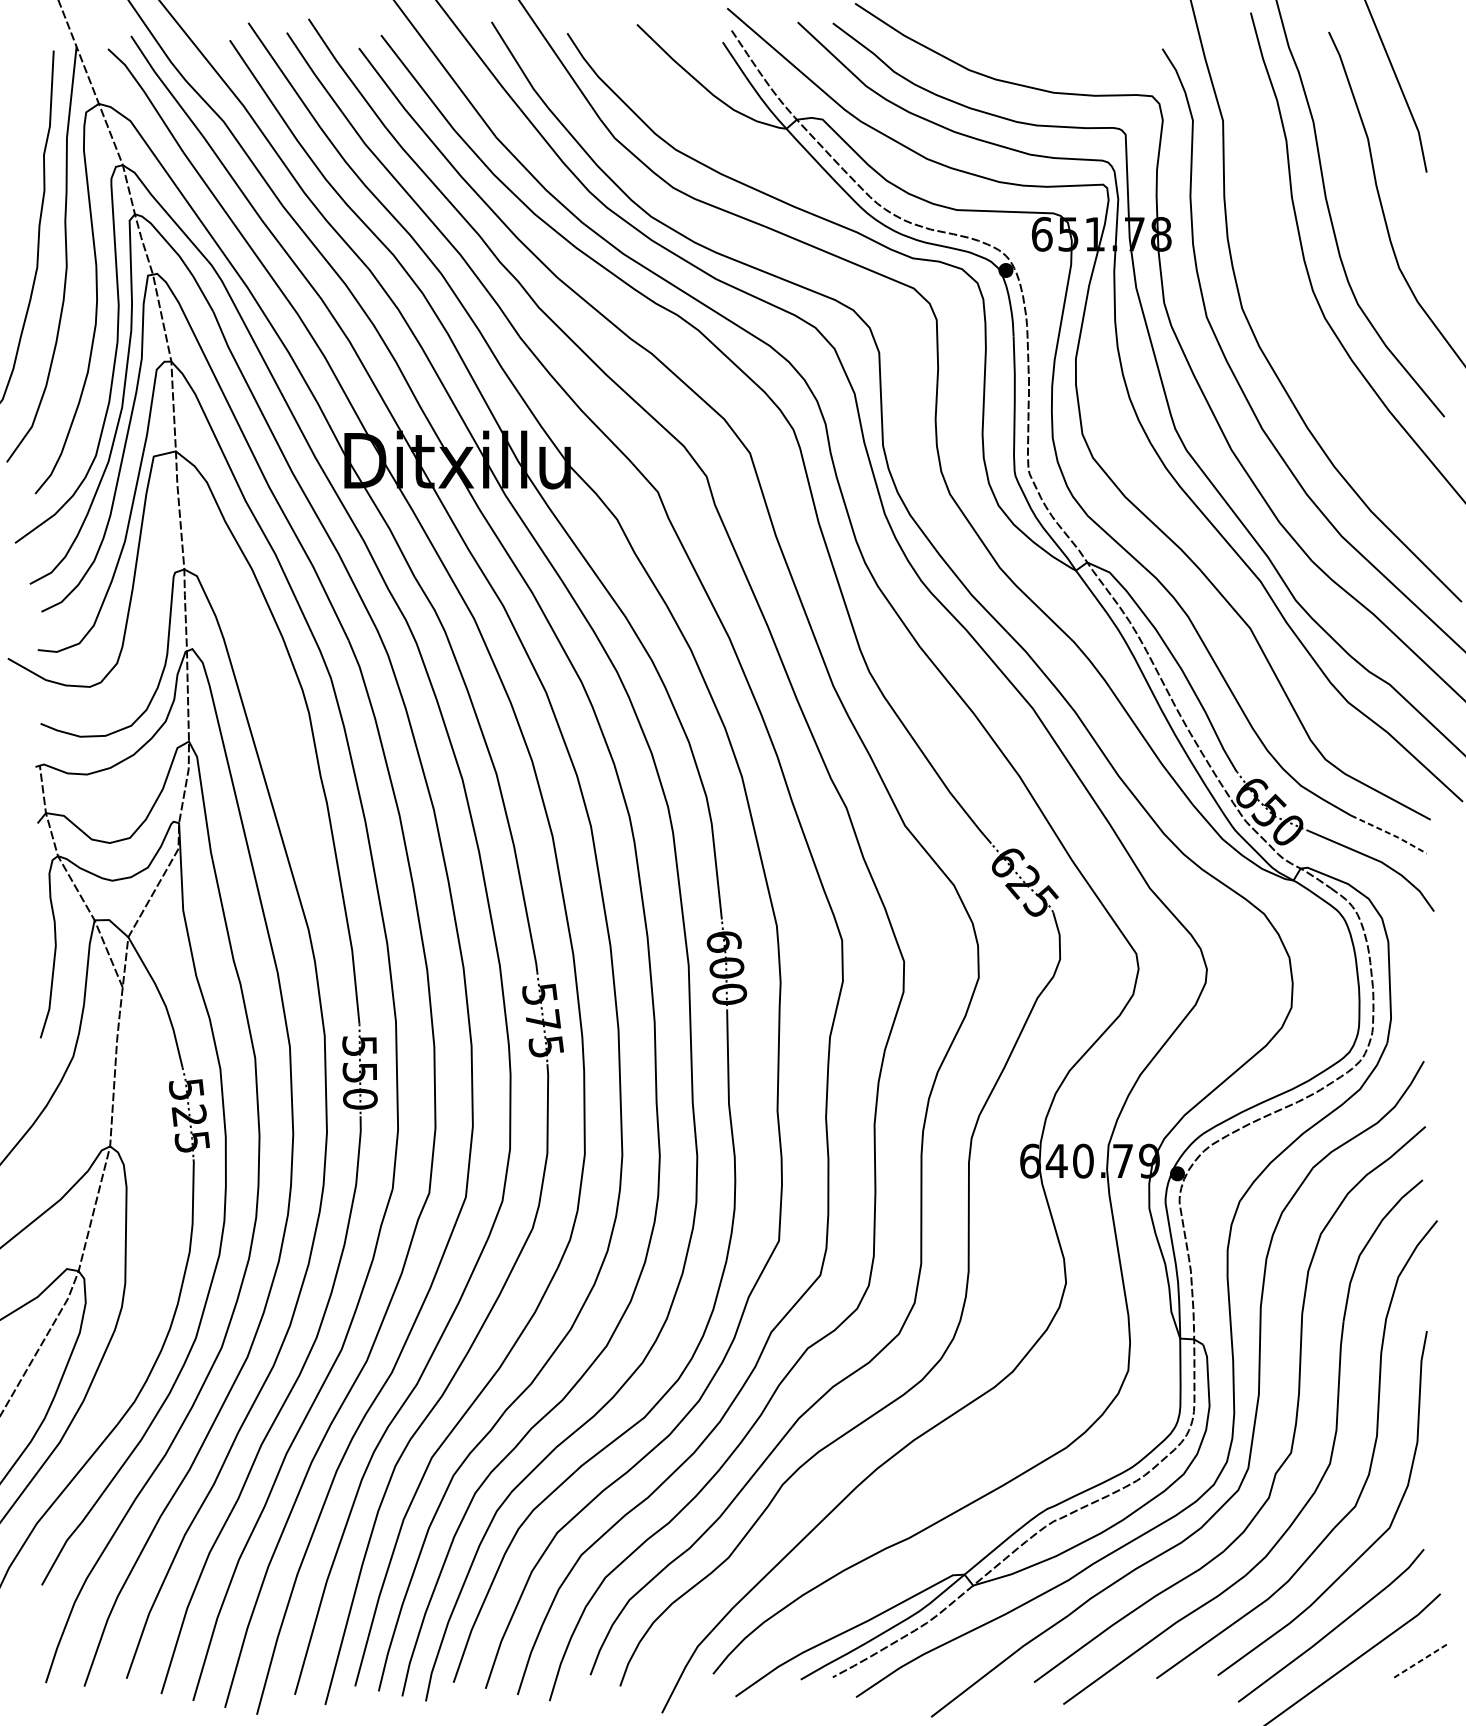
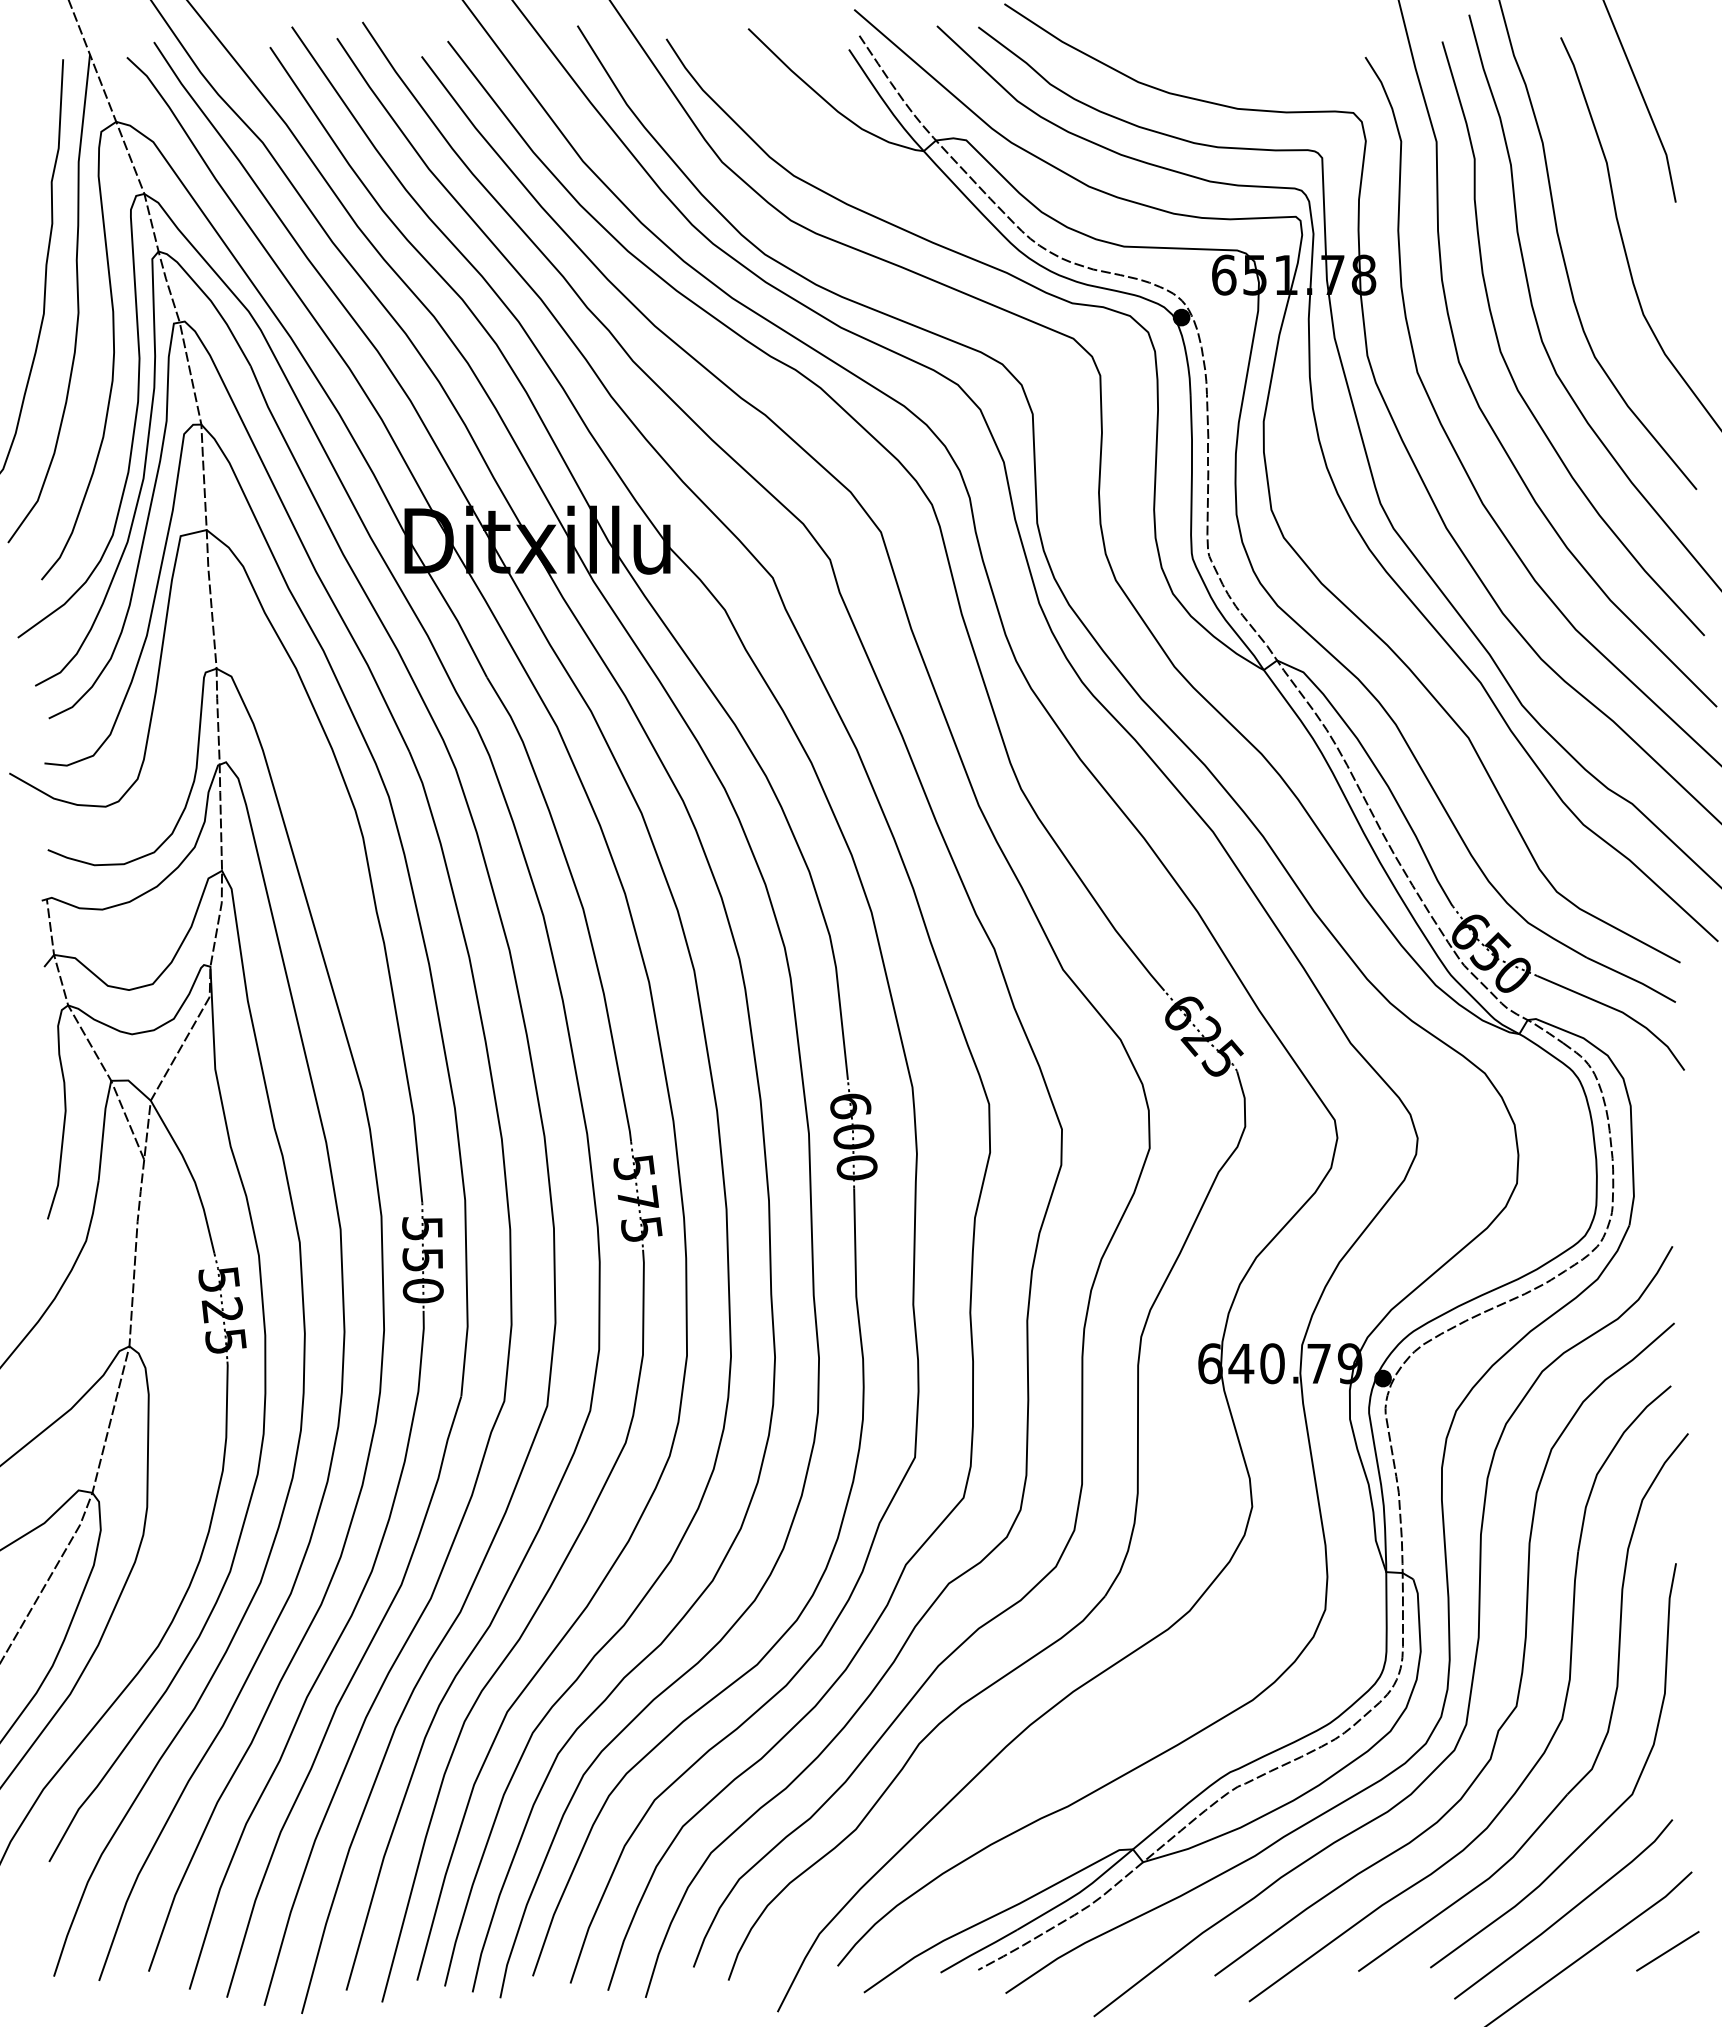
curve: (1285, 313) -> (1509, 368), added
line: (1389, 834) -> (1632, 979), dashed -> solid
line: (1419, 1661) -> (1667, 1951), dashed -> solid

